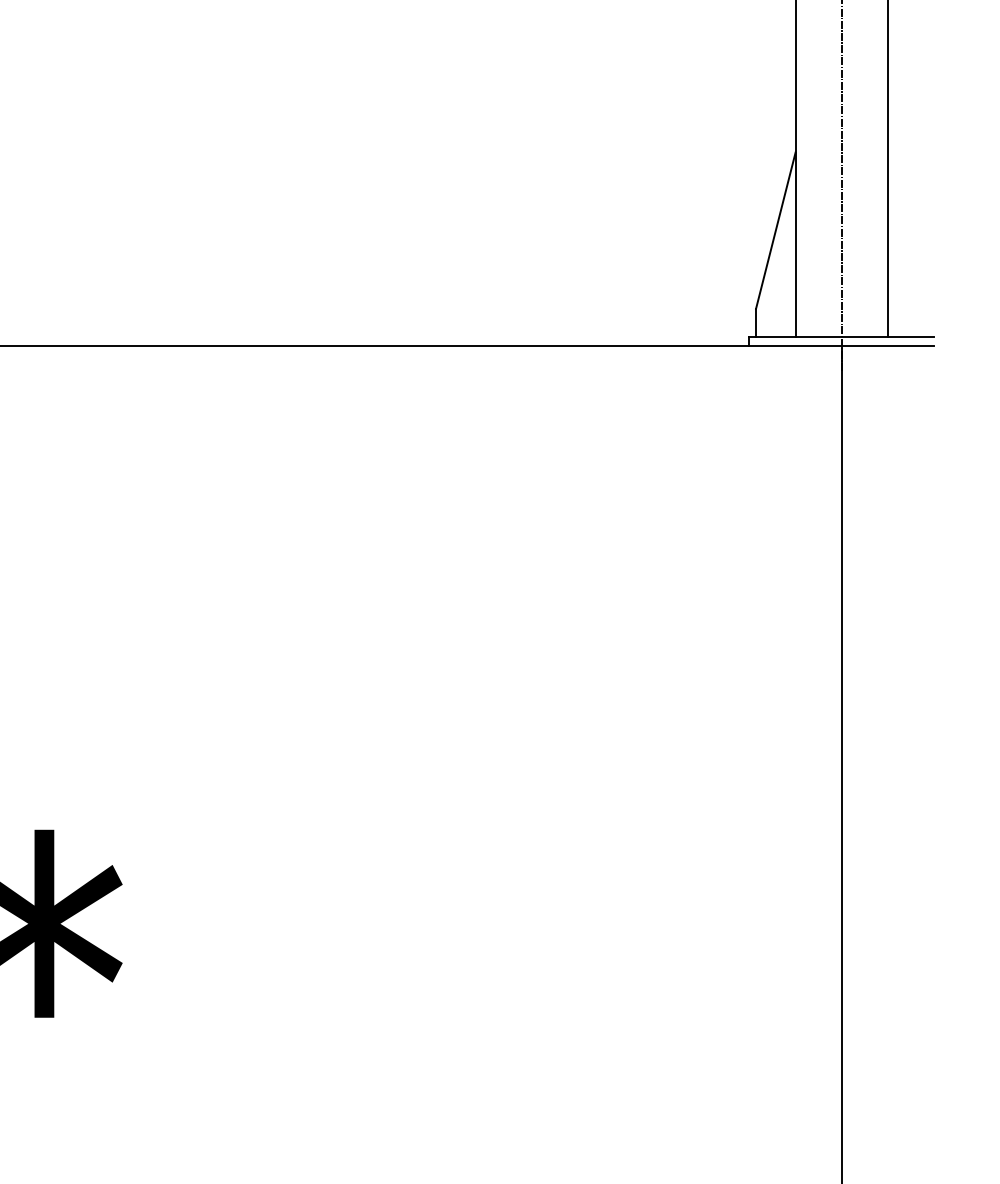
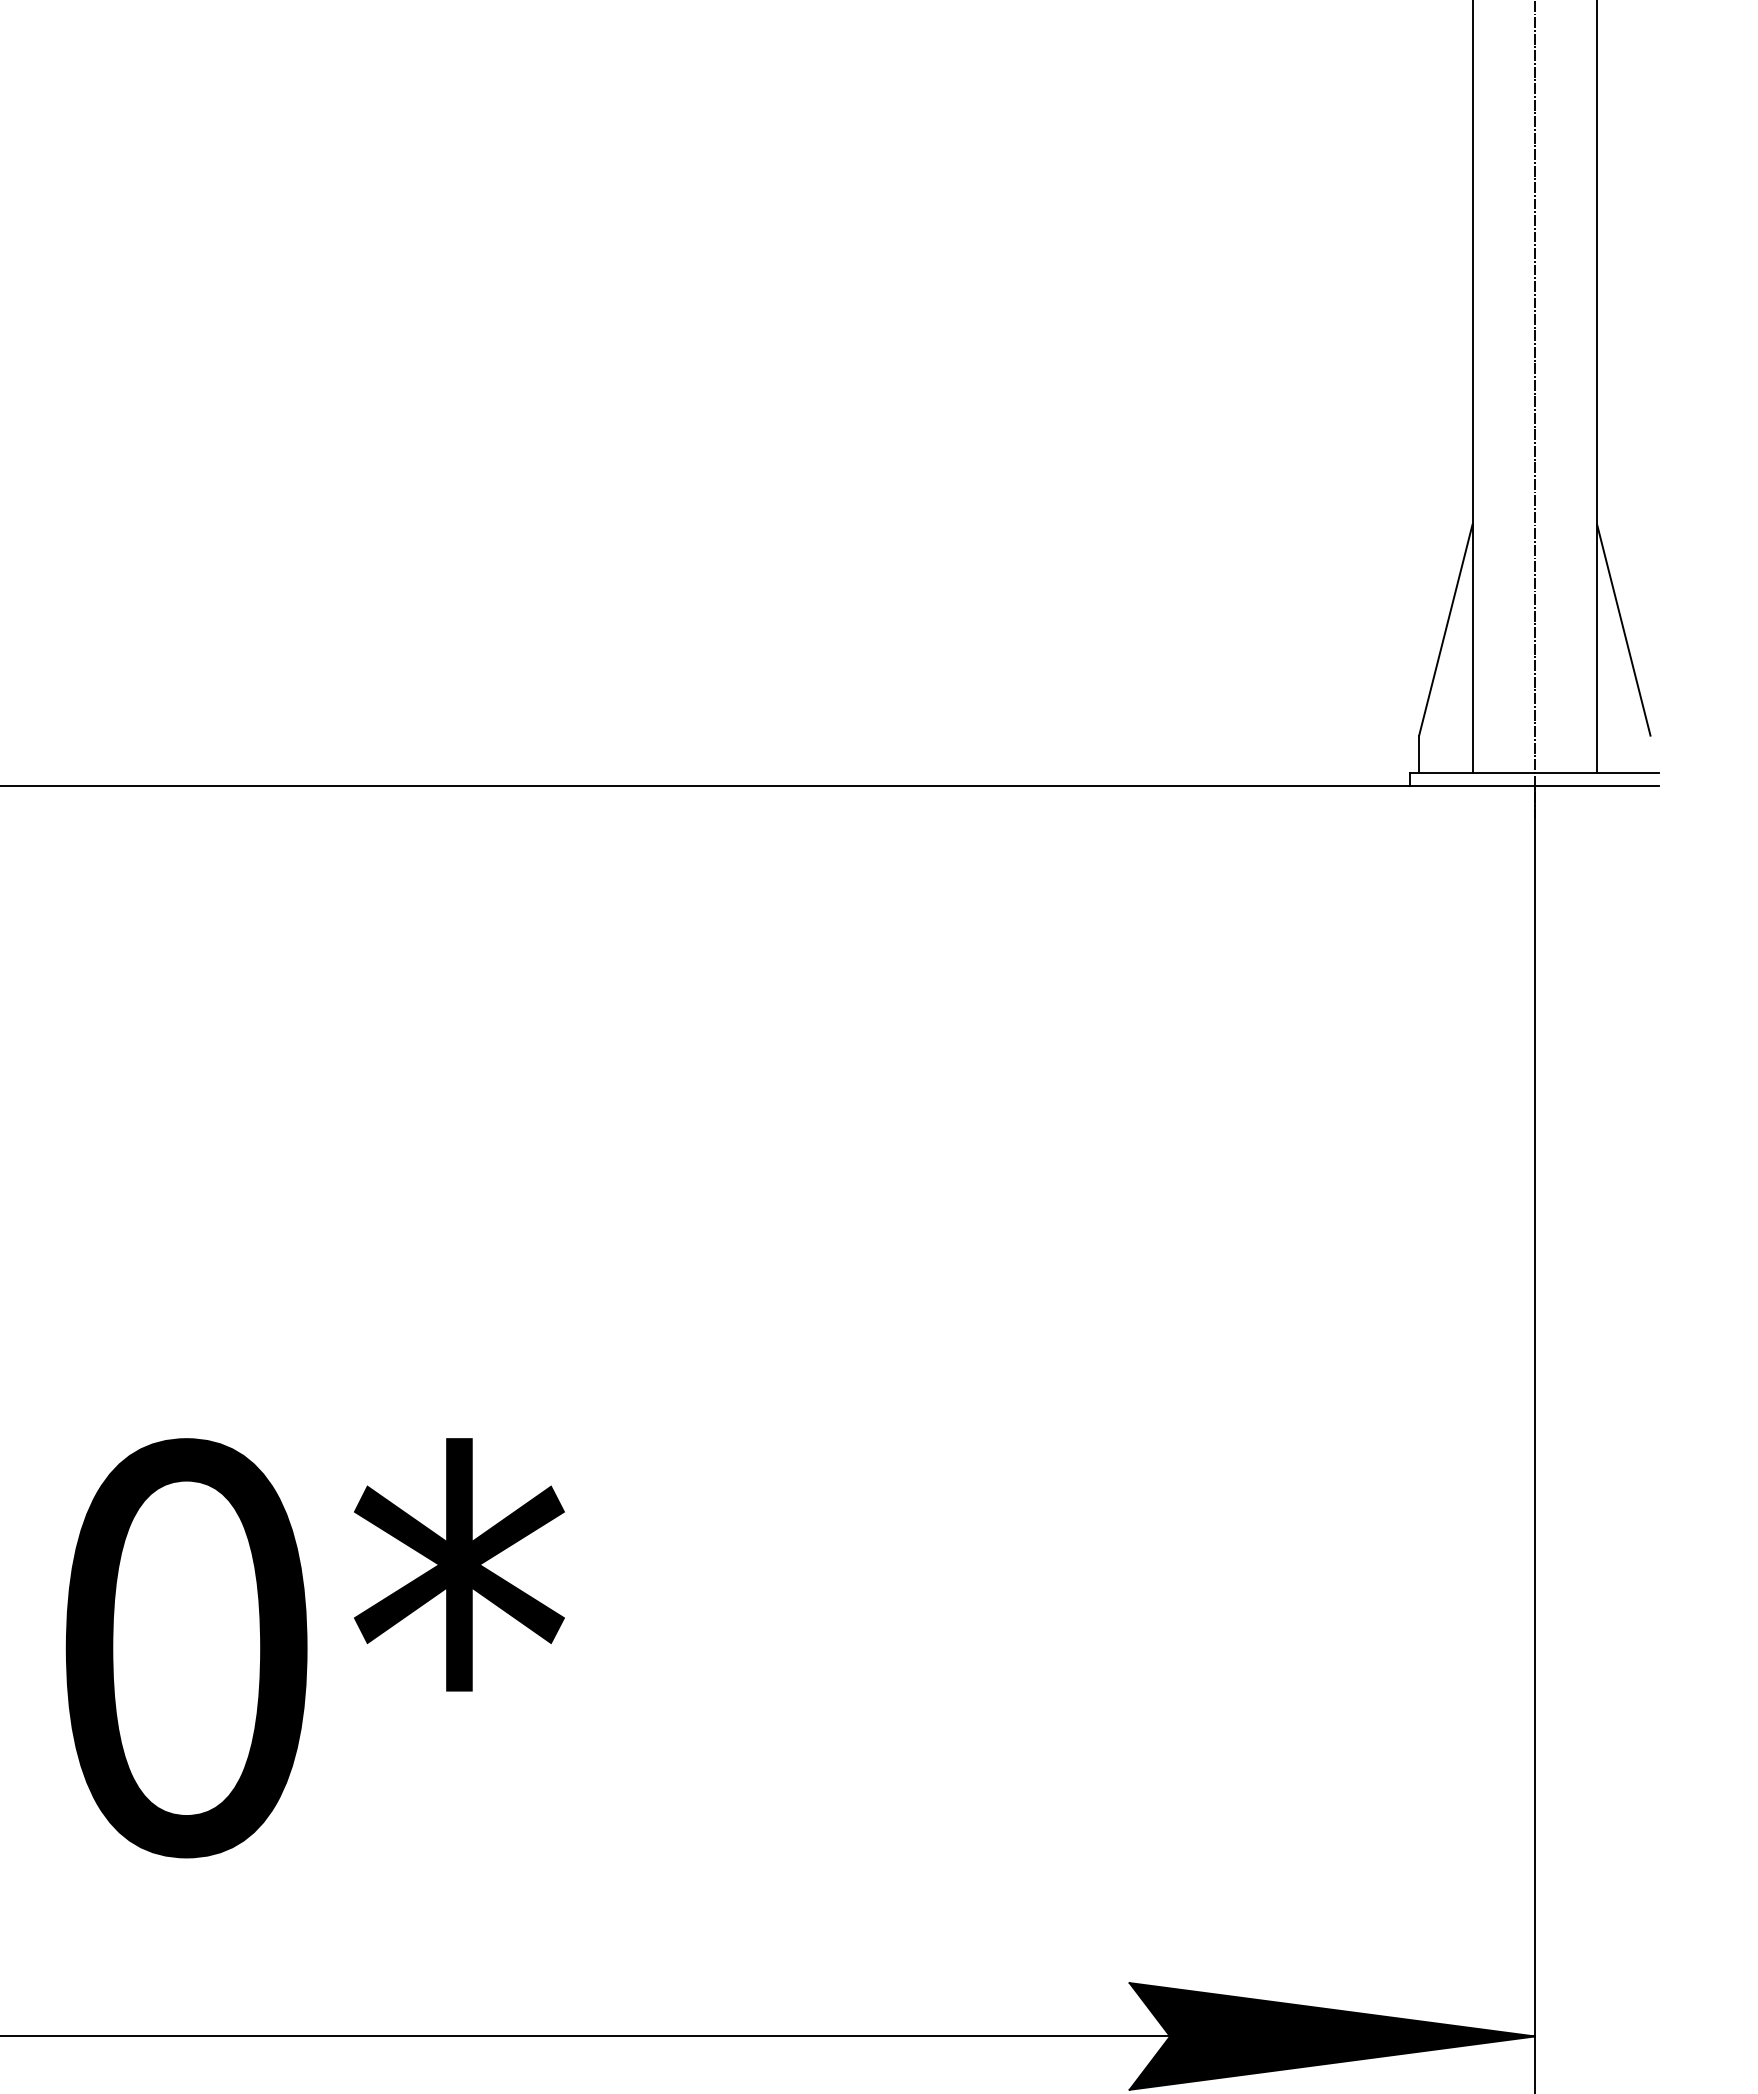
line: (907, 230) -> (1623, 629), added

